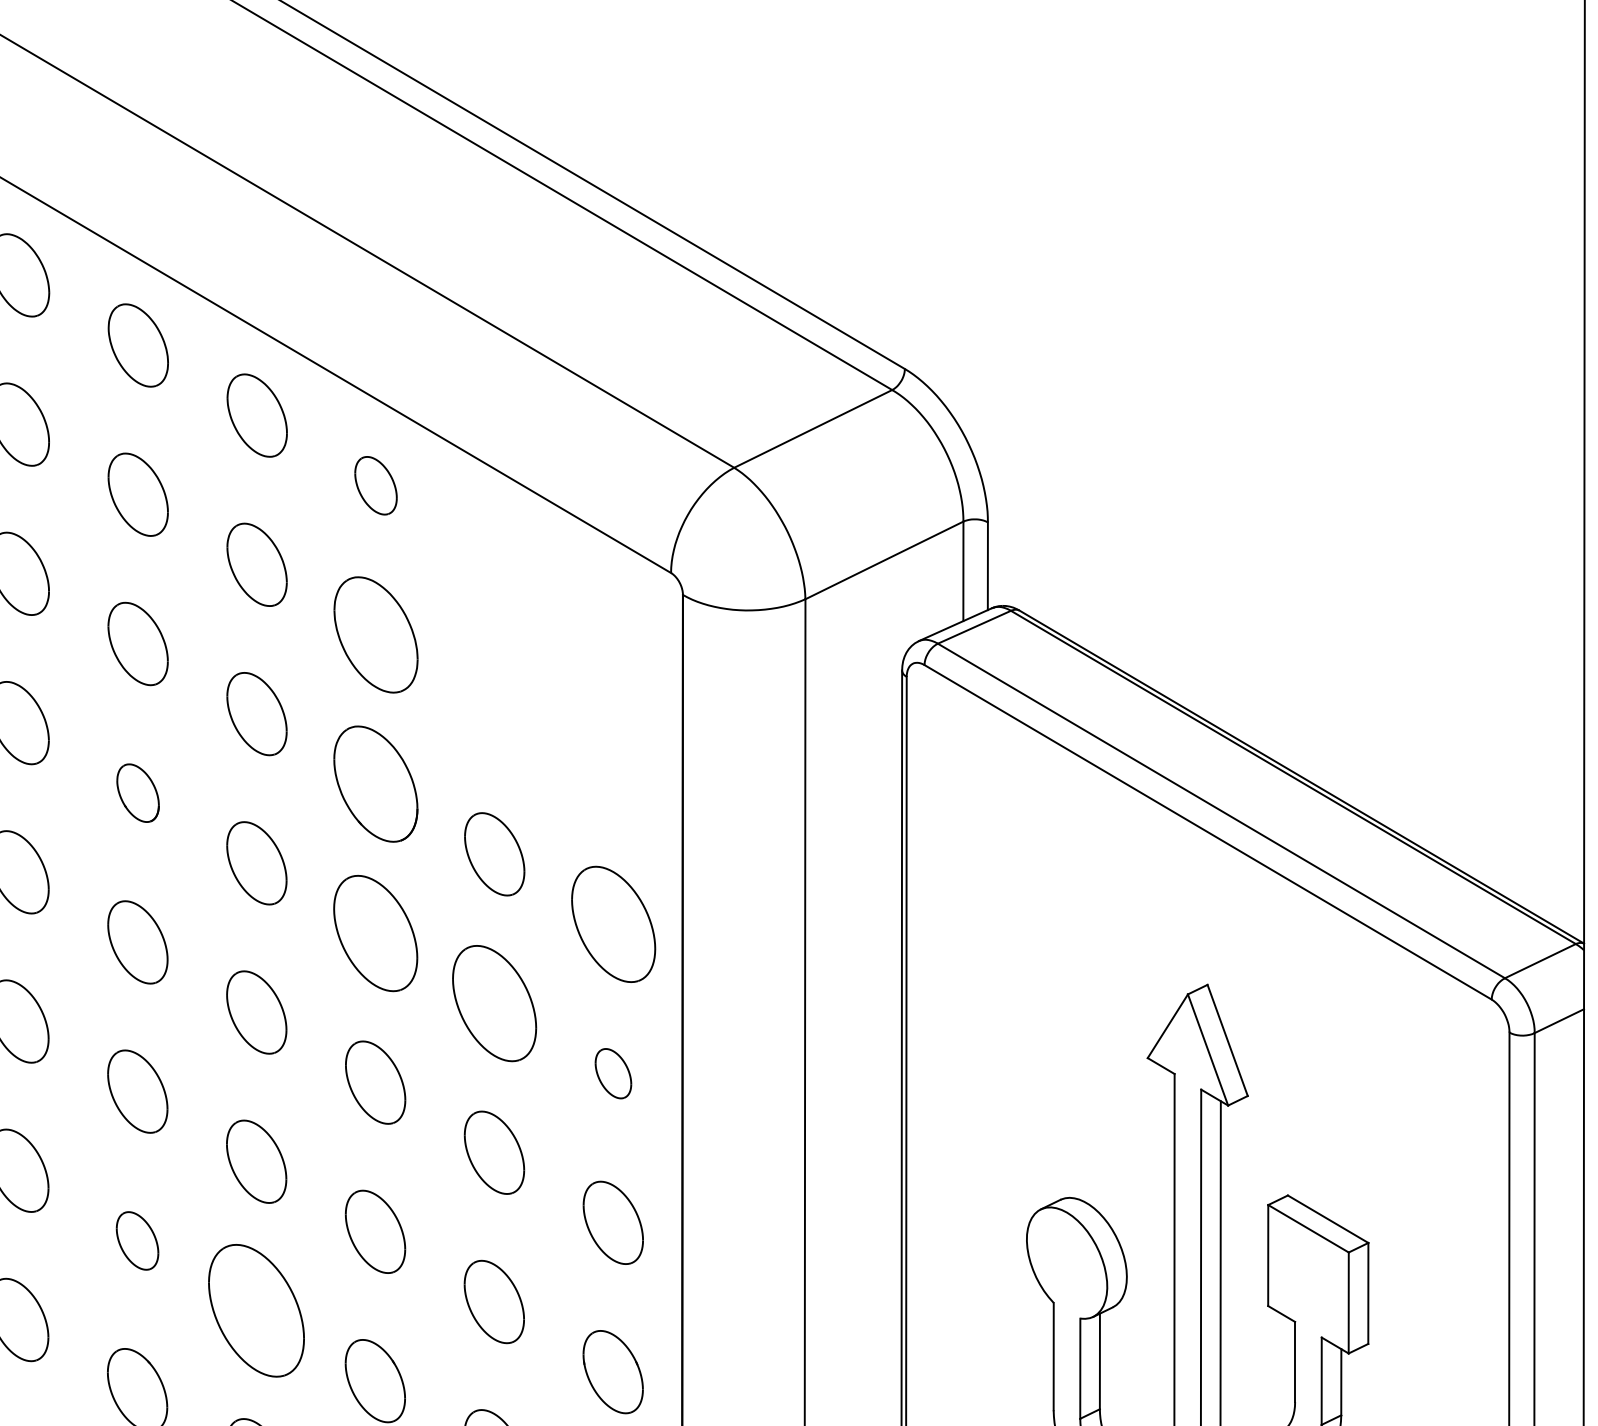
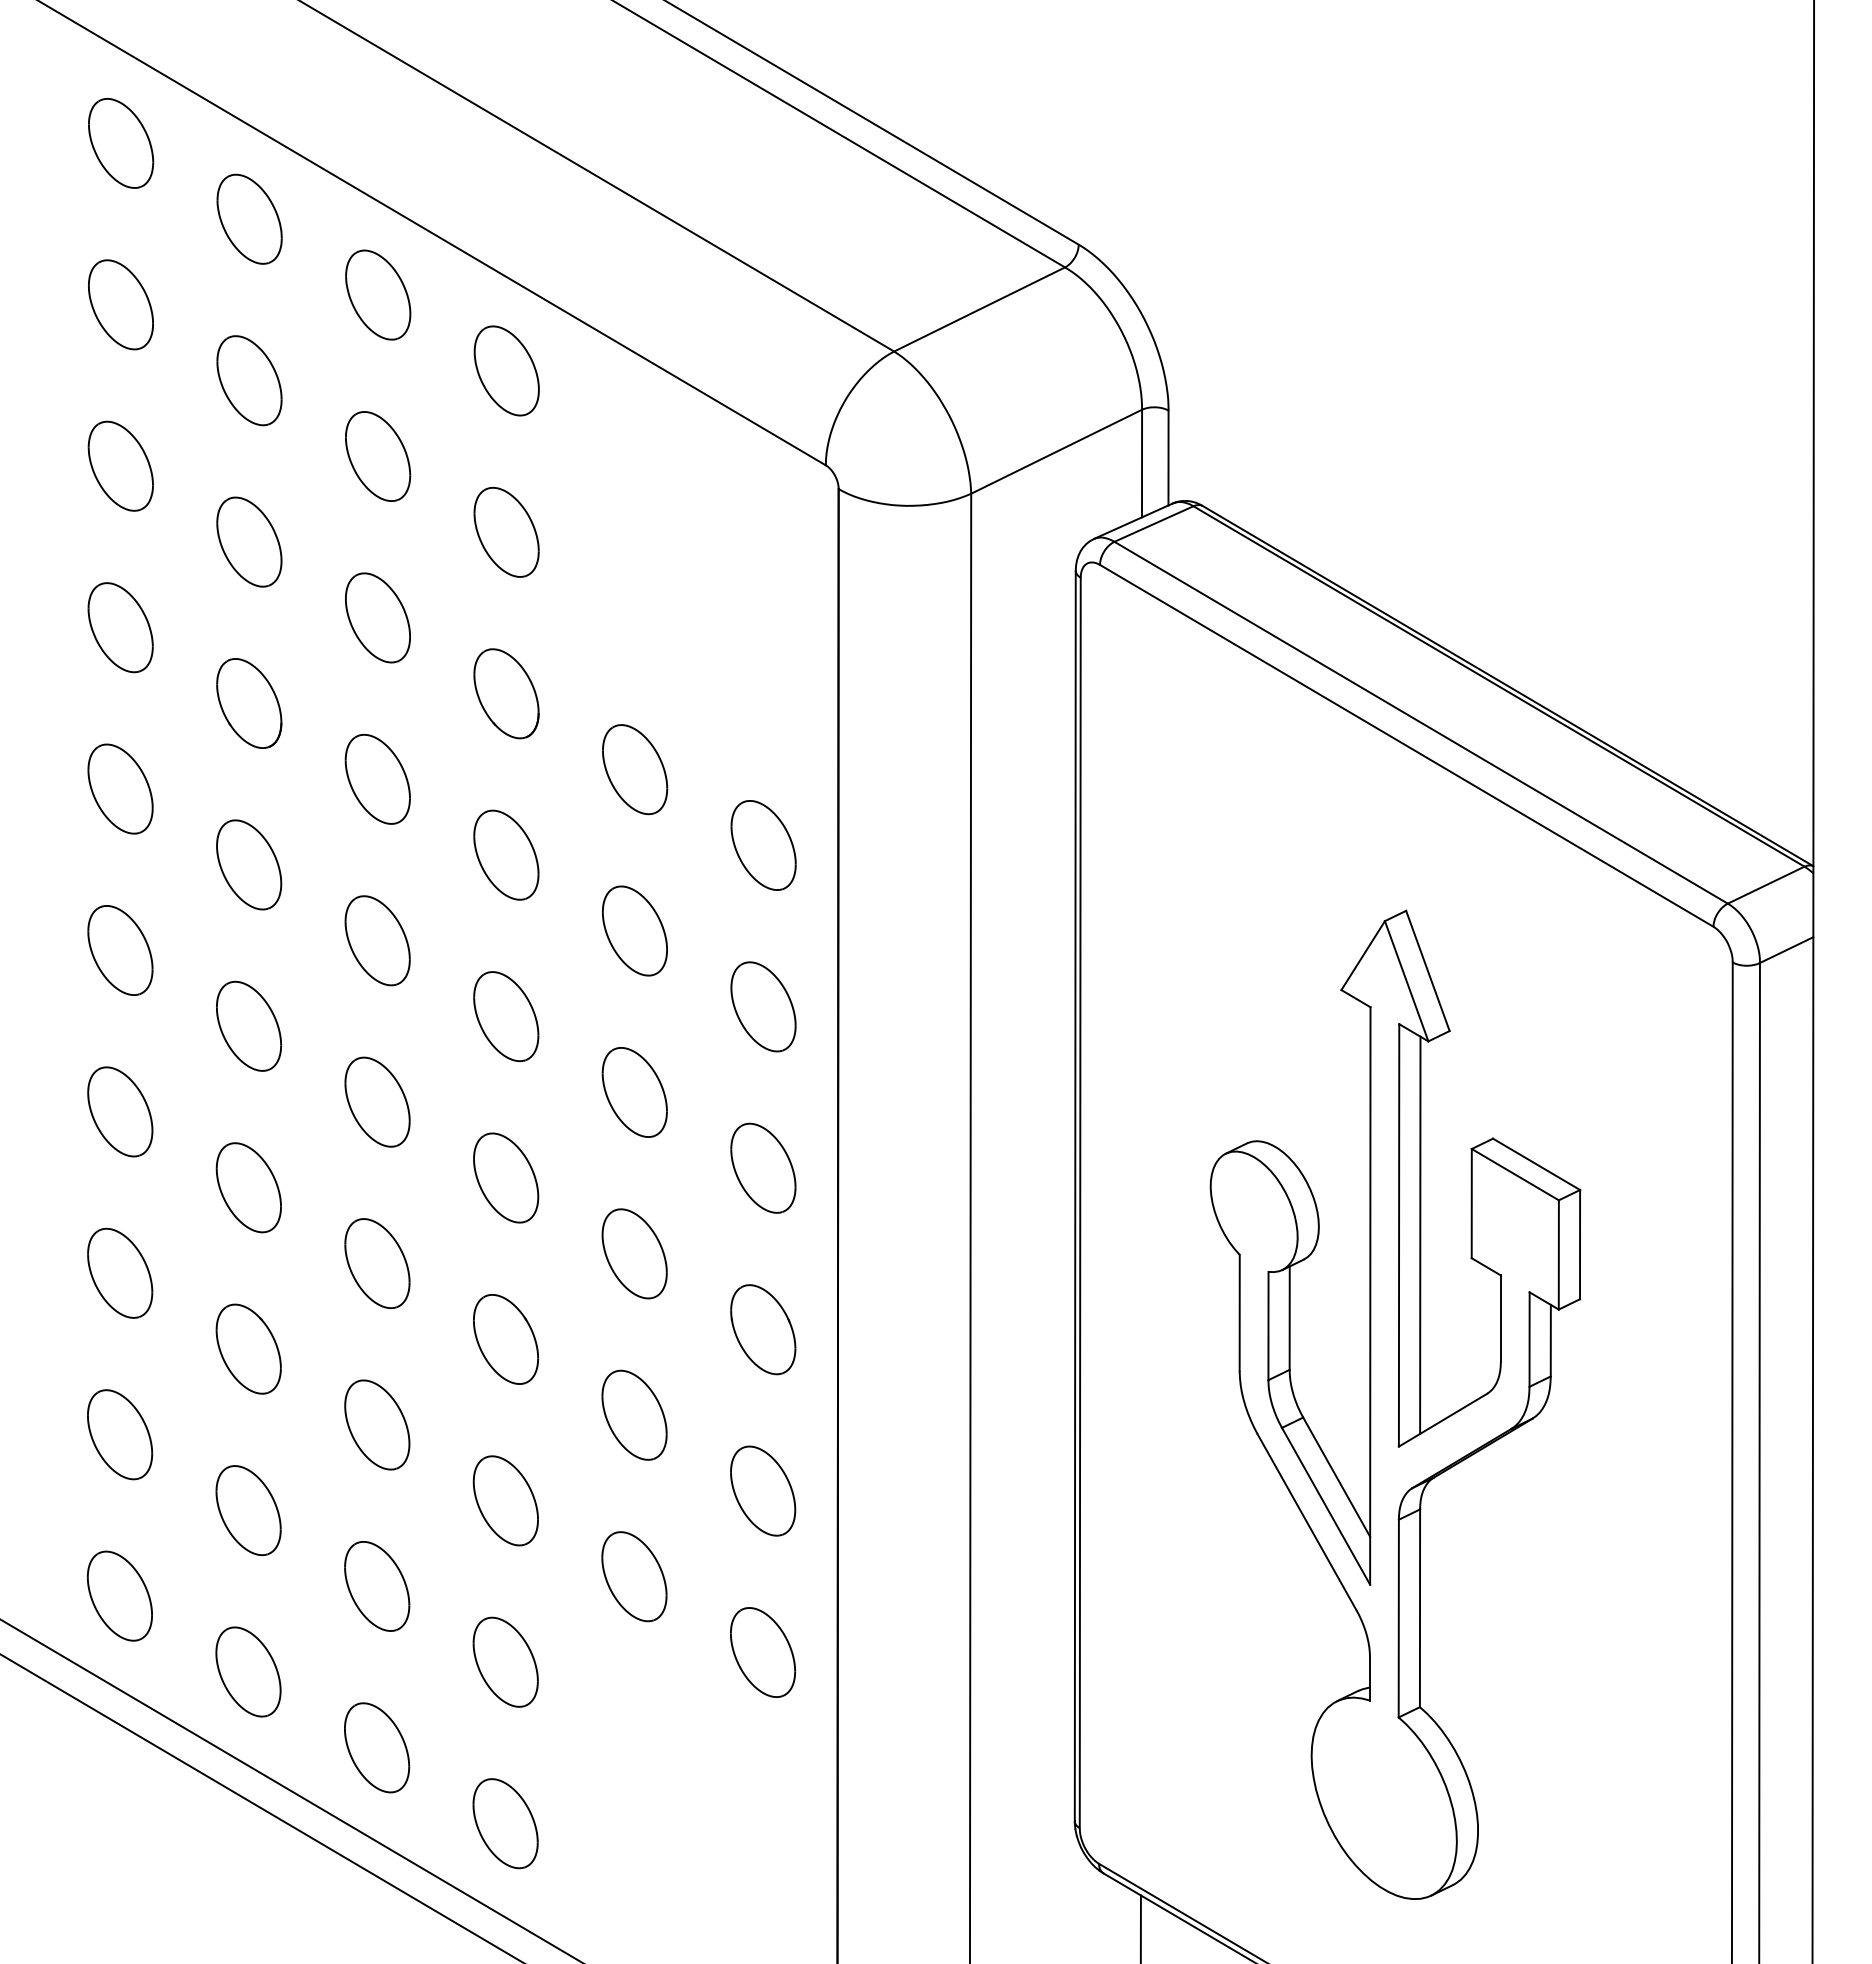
part: (375, 485) -> (506, 370), size x1.43
part: (375, 635) -> (506, 532), size x0.71
part: (375, 783) -> (506, 693), size x0.71
part: (138, 793) -> (249, 703), size x1.43
part: (613, 924) -> (763, 845), size x0.71
part: (375, 932) -> (506, 854), size x0.71
part: (494, 1003) -> (634, 930), size x0.71
part: (613, 1073) -> (763, 1006), size x1.67
part: (137, 1240) -> (248, 1187), size x1.43
part: (256, 1310) -> (377, 1263), size x0.62

